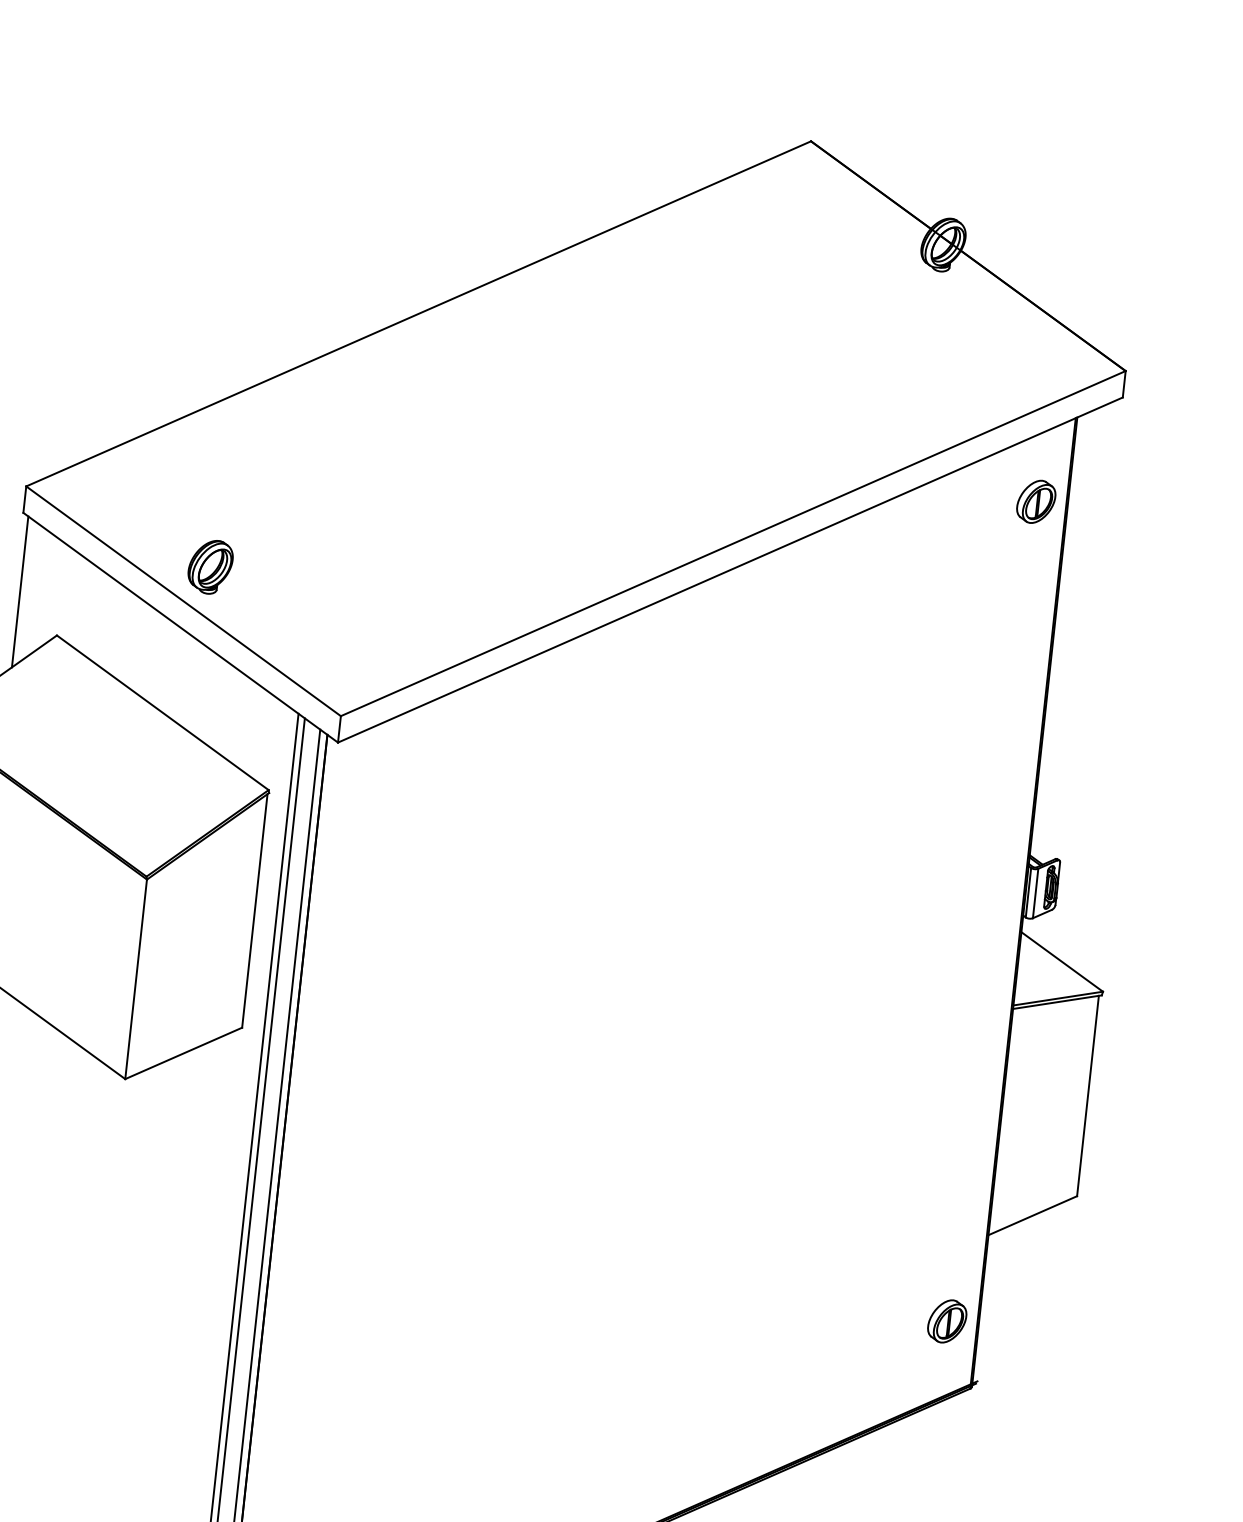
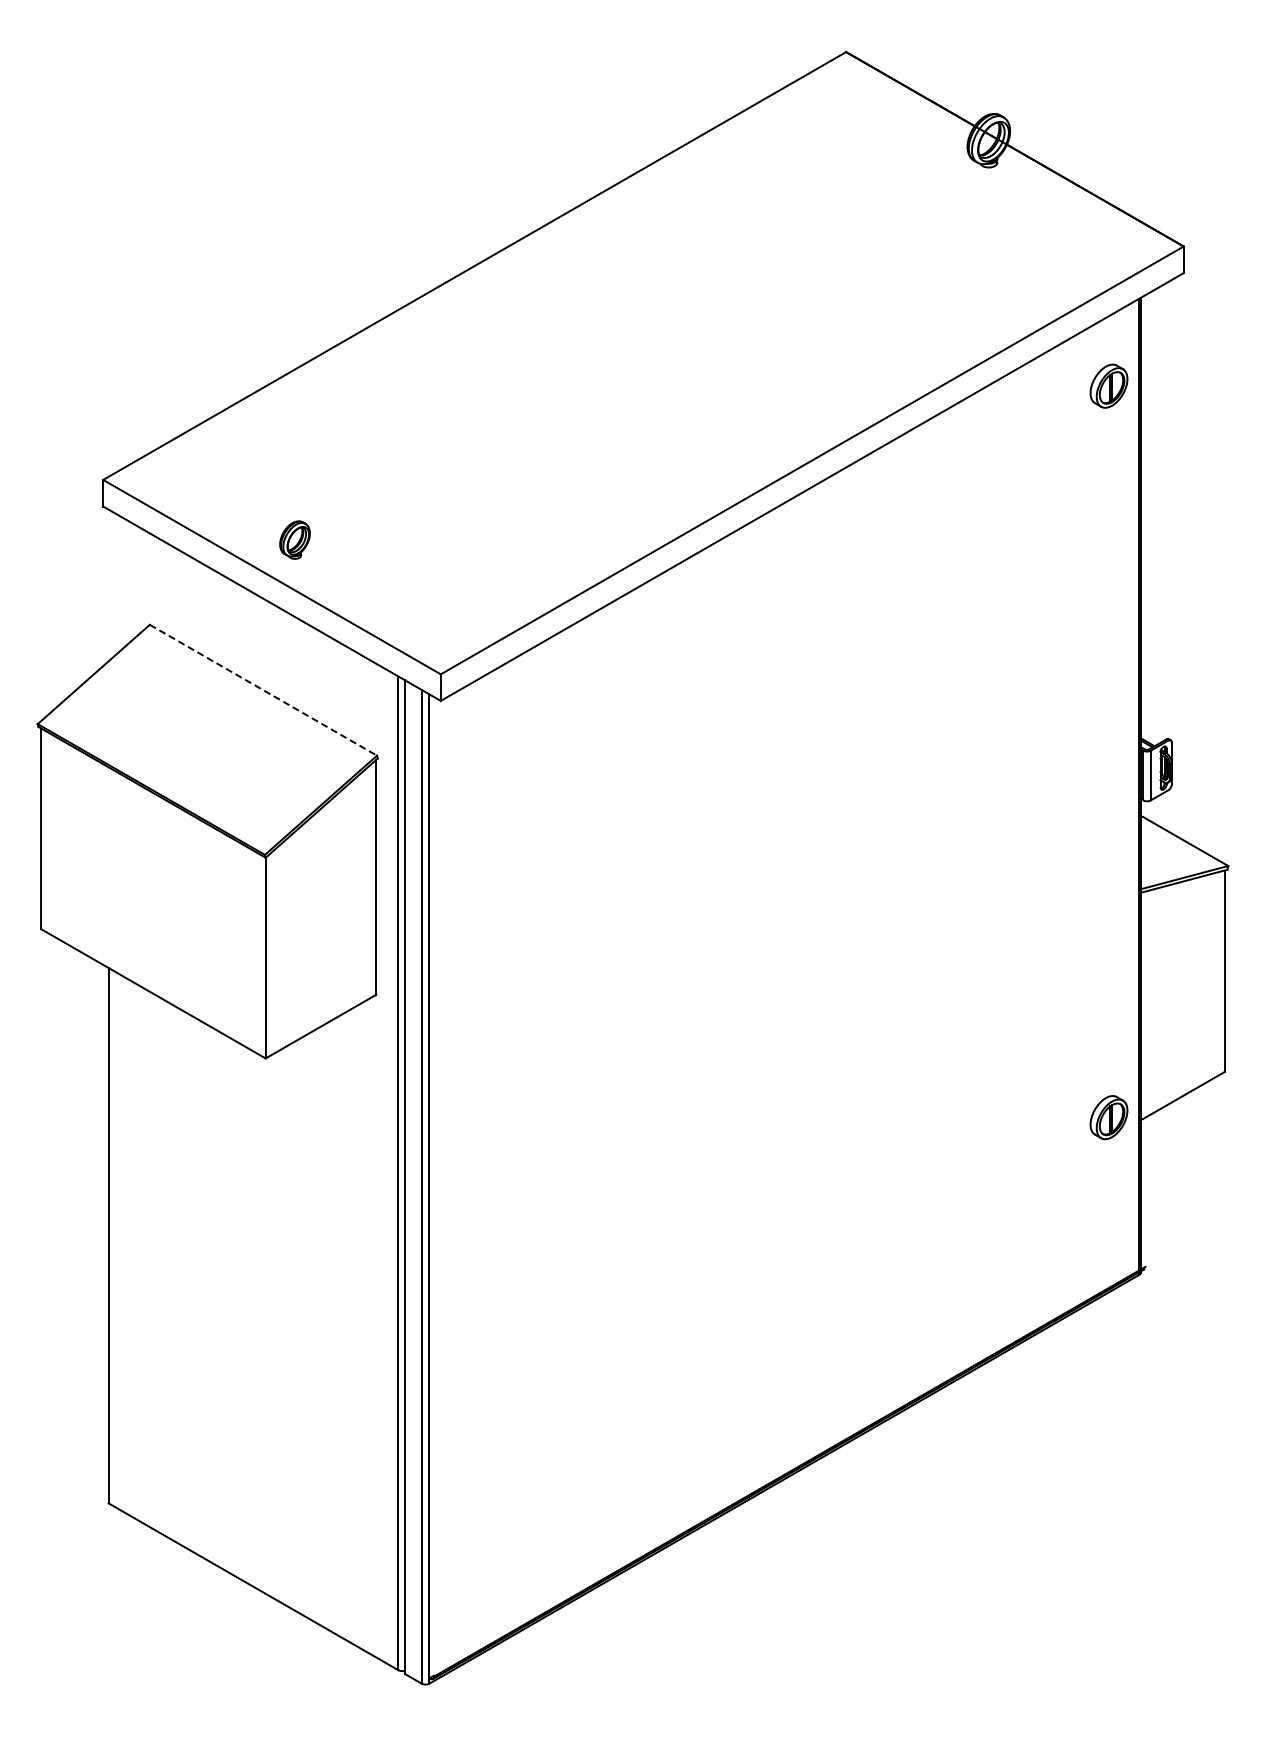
part: (209, 566) -> (294, 539), size x0.7
line: (20, 591) -> (108, 585), removed
line: (162, 713) -> (263, 690), solid -> dashed
part: (946, 1321) -> (1108, 1117), moved

